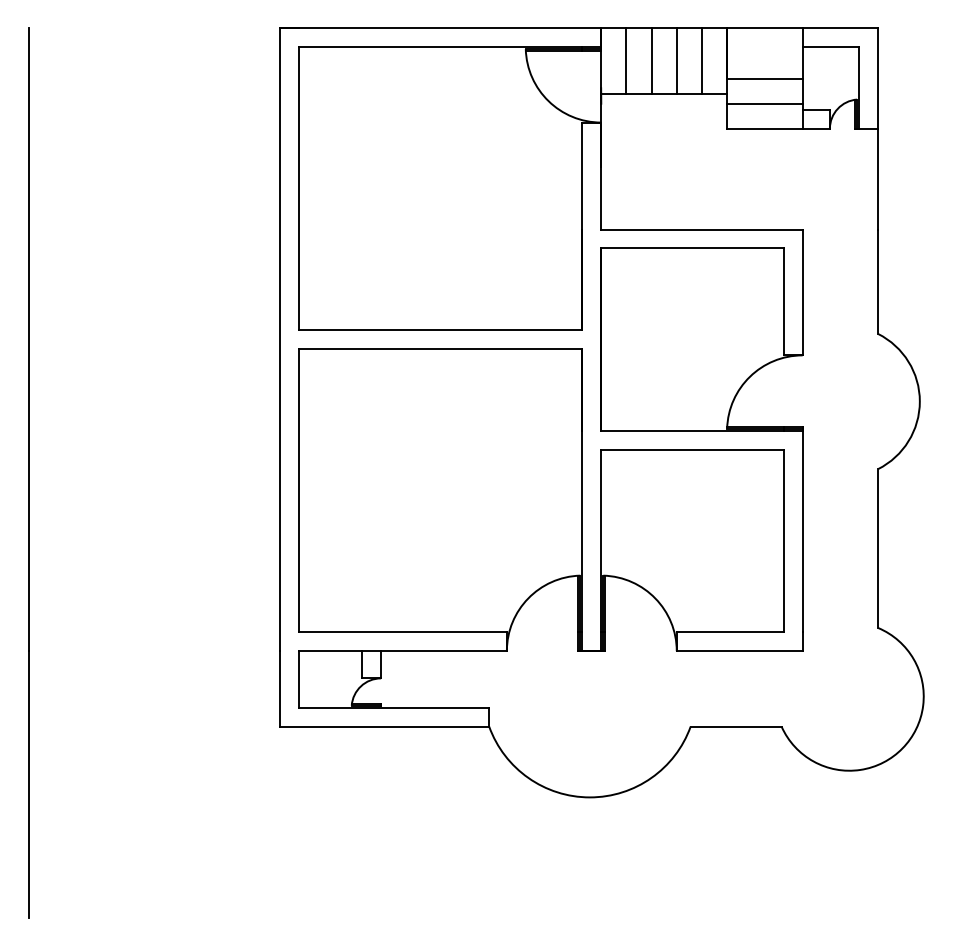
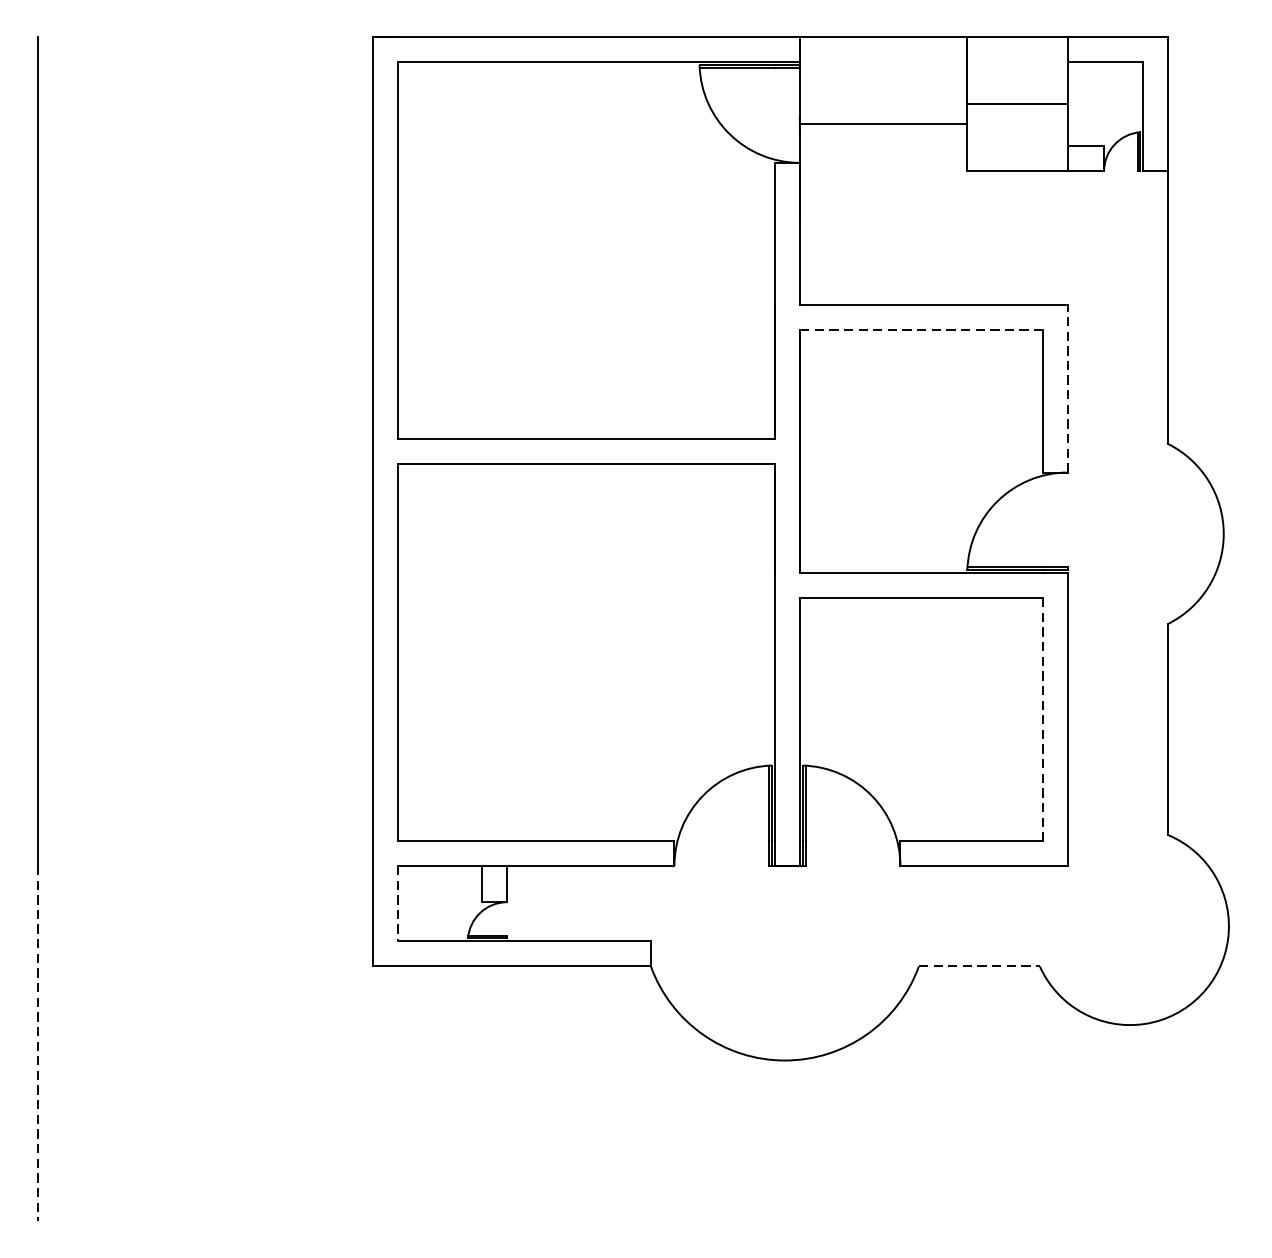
line: (626, 60) -> (833, 80), removed
line: (651, 60) -> (866, 80), removed
line: (676, 60) -> (900, 80), removed
line: (701, 60) -> (933, 80), removed
line: (764, 103) -> (1017, 137), removed
line: (693, 248) -> (922, 330), solid -> dashed
line: (802, 292) -> (1067, 388), solid -> dashed
line: (783, 541) -> (1042, 720), solid -> dashed
line: (299, 679) -> (398, 903), solid -> dashed
line: (736, 726) -> (979, 966), solid -> dashed
line: (28, 784) -> (38, 1043), solid -> dashed

